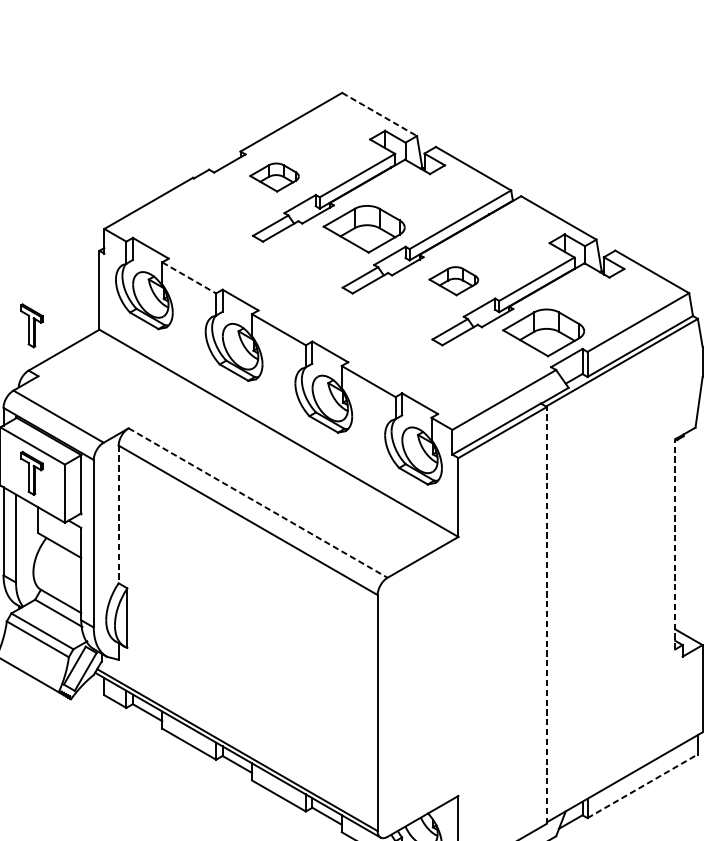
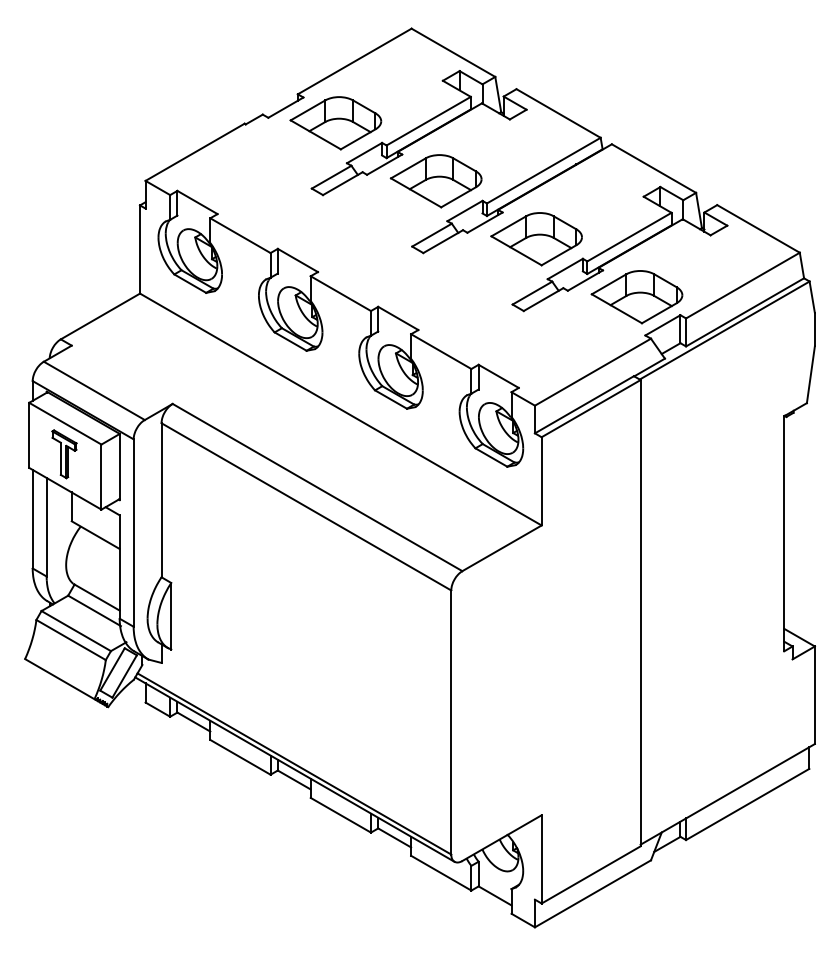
line: (379, 115) -> (453, 53), dashed -> solid
part: (274, 177) -> (335, 123), size x1.67
line: (189, 277) -> (240, 235), dashed -> solid
part: (453, 281) -> (536, 239), size x1.67
part: (31, 326) -> (64, 289), removed
line: (258, 503) -> (317, 487), dashed -> solid
line: (118, 514) -> (161, 500), dashed -> solid
line: (675, 544) -> (784, 533), dashed -> solid
line: (546, 614) -> (640, 612), dashed -> solid
line: (643, 786) -> (748, 804), dashed -> solid

